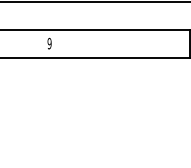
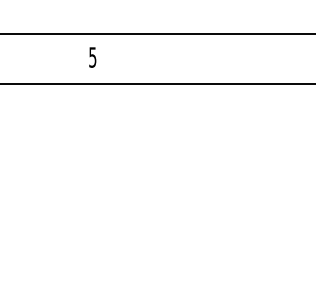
text: (49, 42) -> (92, 55), 9 -> 5

